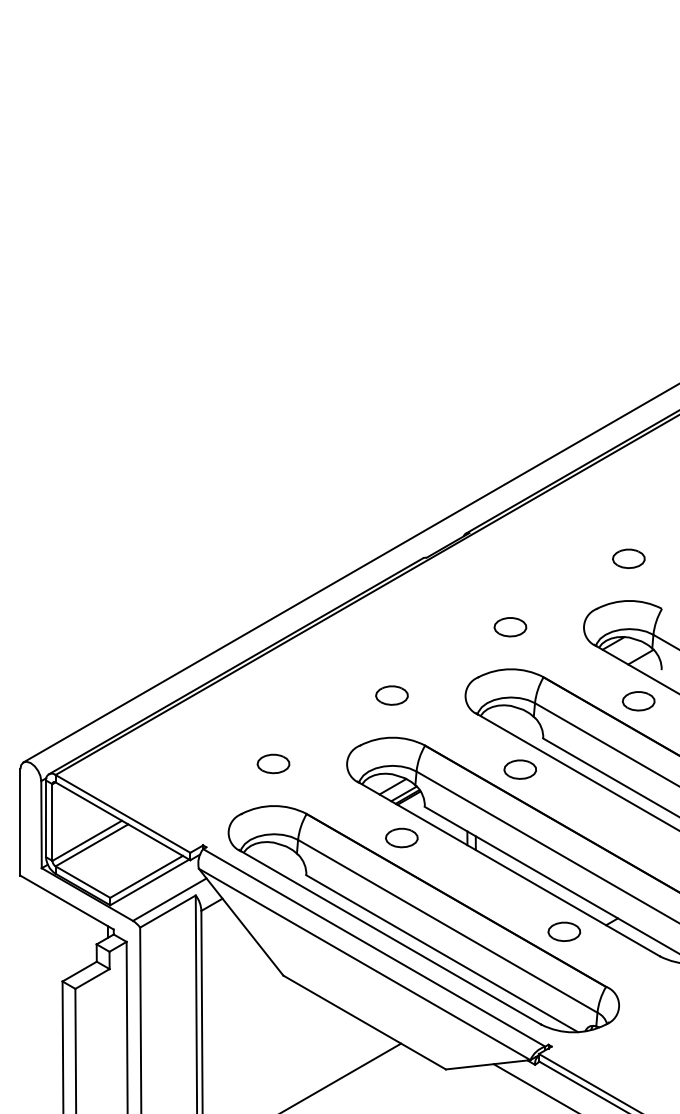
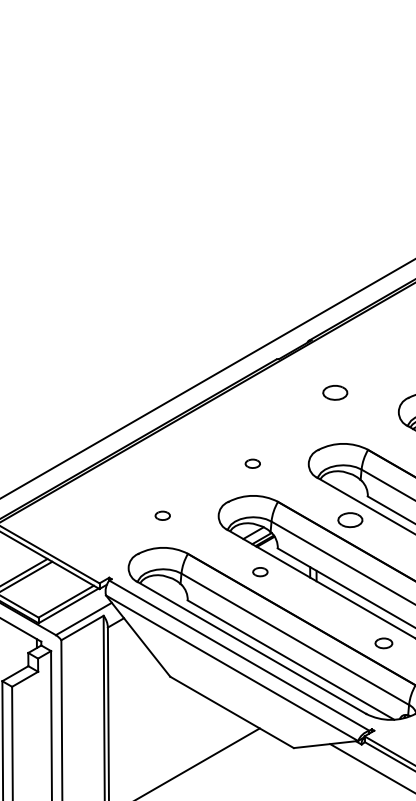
part: (510, 627) -> (335, 393), moved
part: (391, 695) -> (252, 463), size x0.6
part: (273, 763) -> (162, 515), size x0.6
part: (401, 837) -> (260, 571), size x0.6
part: (564, 931) -> (383, 643), size x0.7

